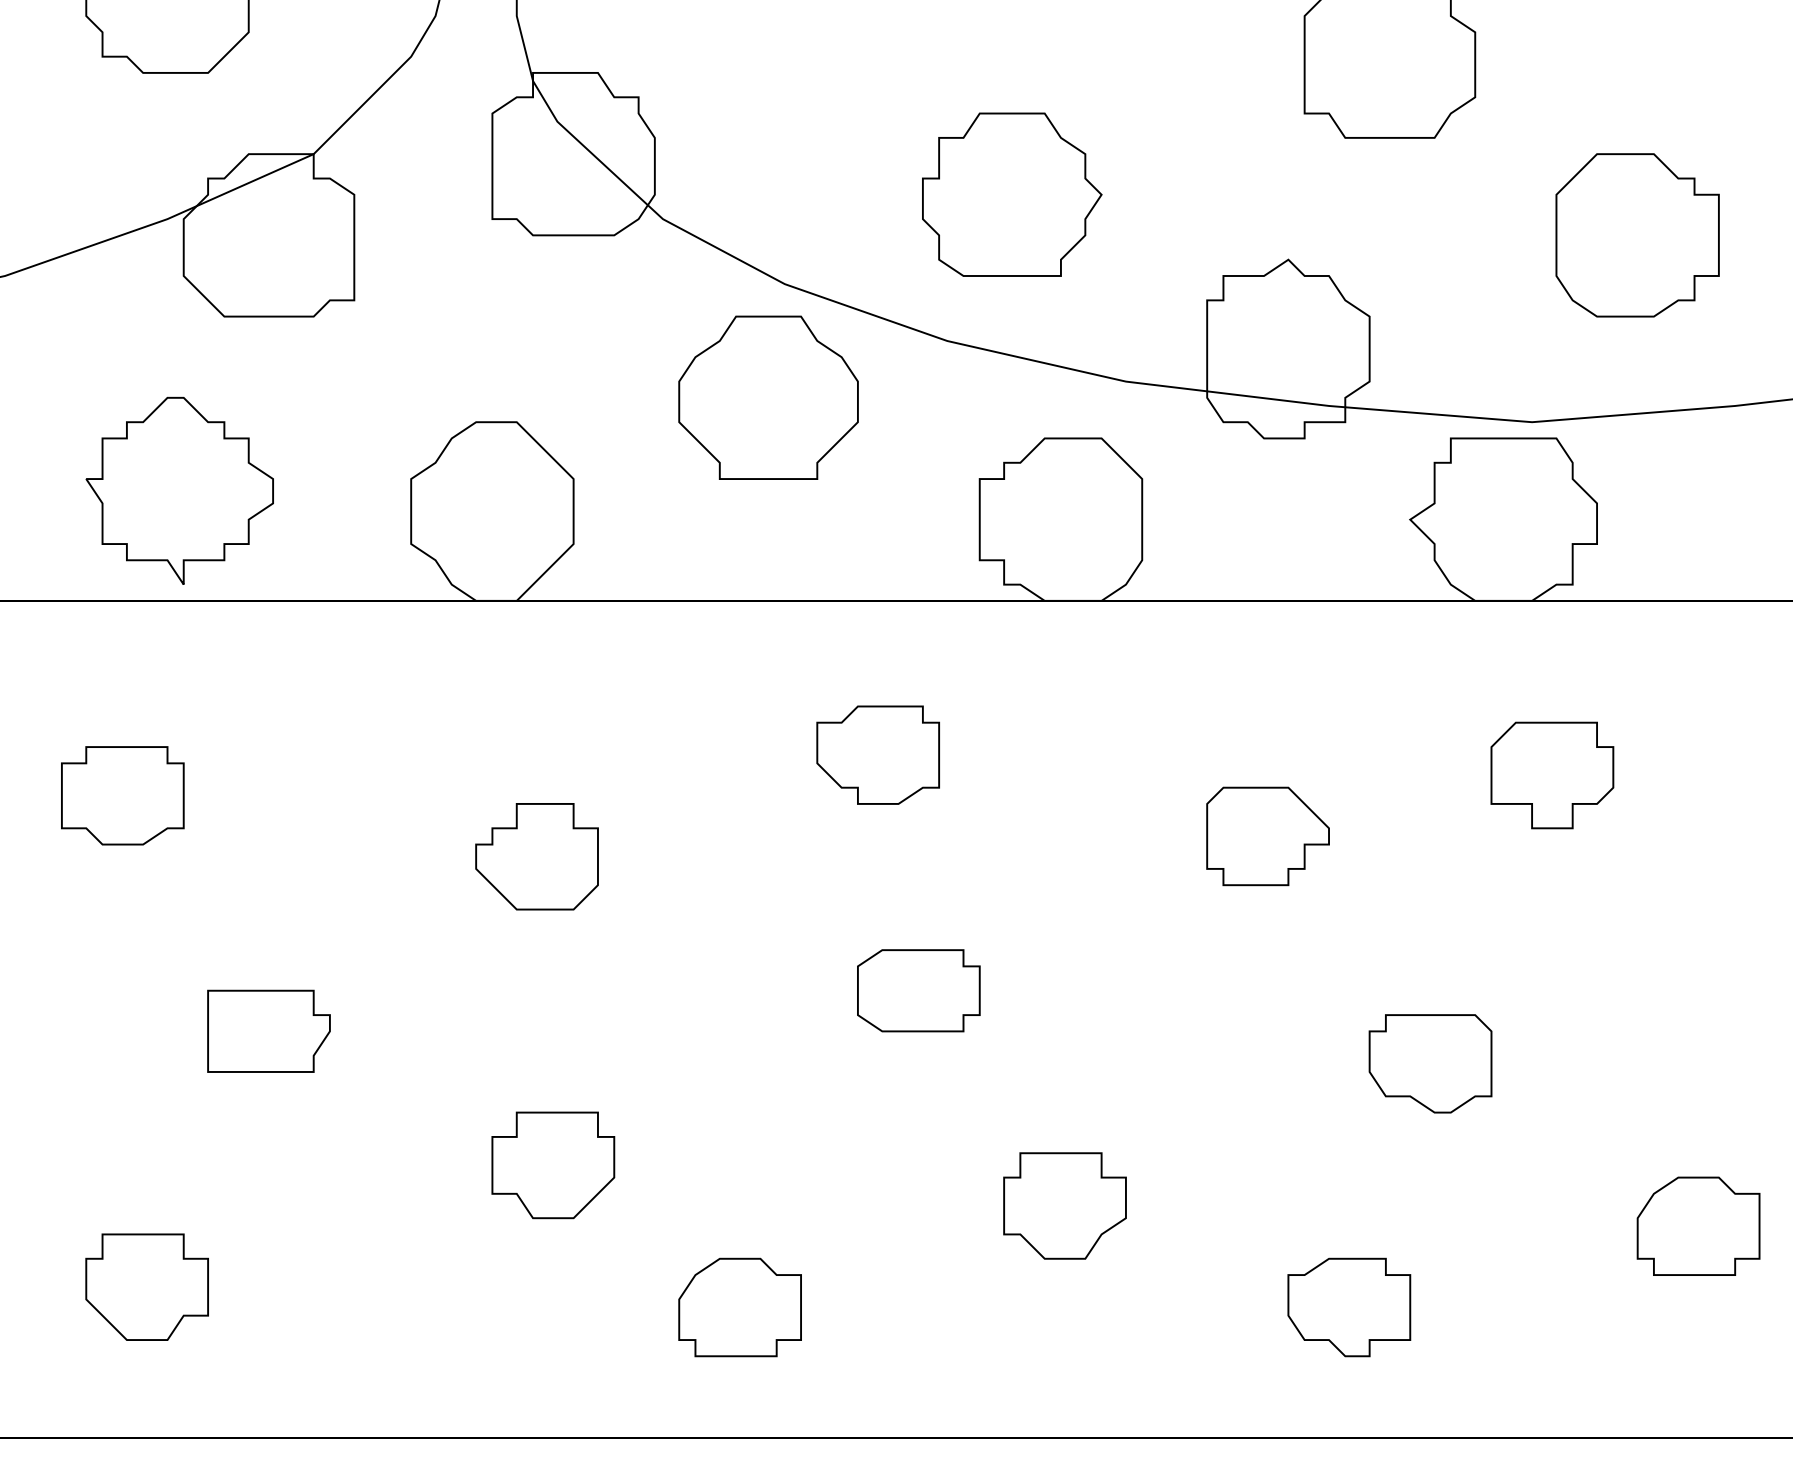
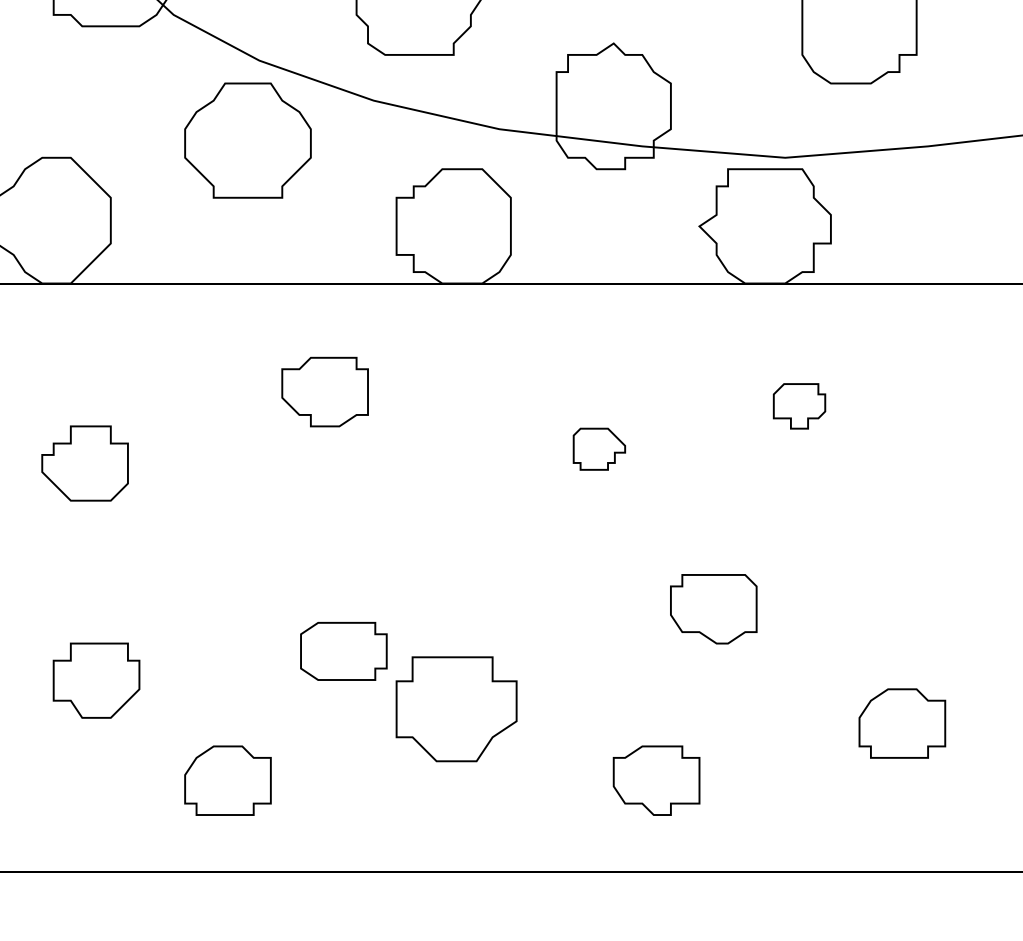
part: (1552, 775) -> (799, 406), size x0.6
part: (1267, 836) -> (599, 449), size x0.6
part: (918, 990) -> (343, 651), moved
part: (1064, 1205) -> (456, 708), size x1.4

